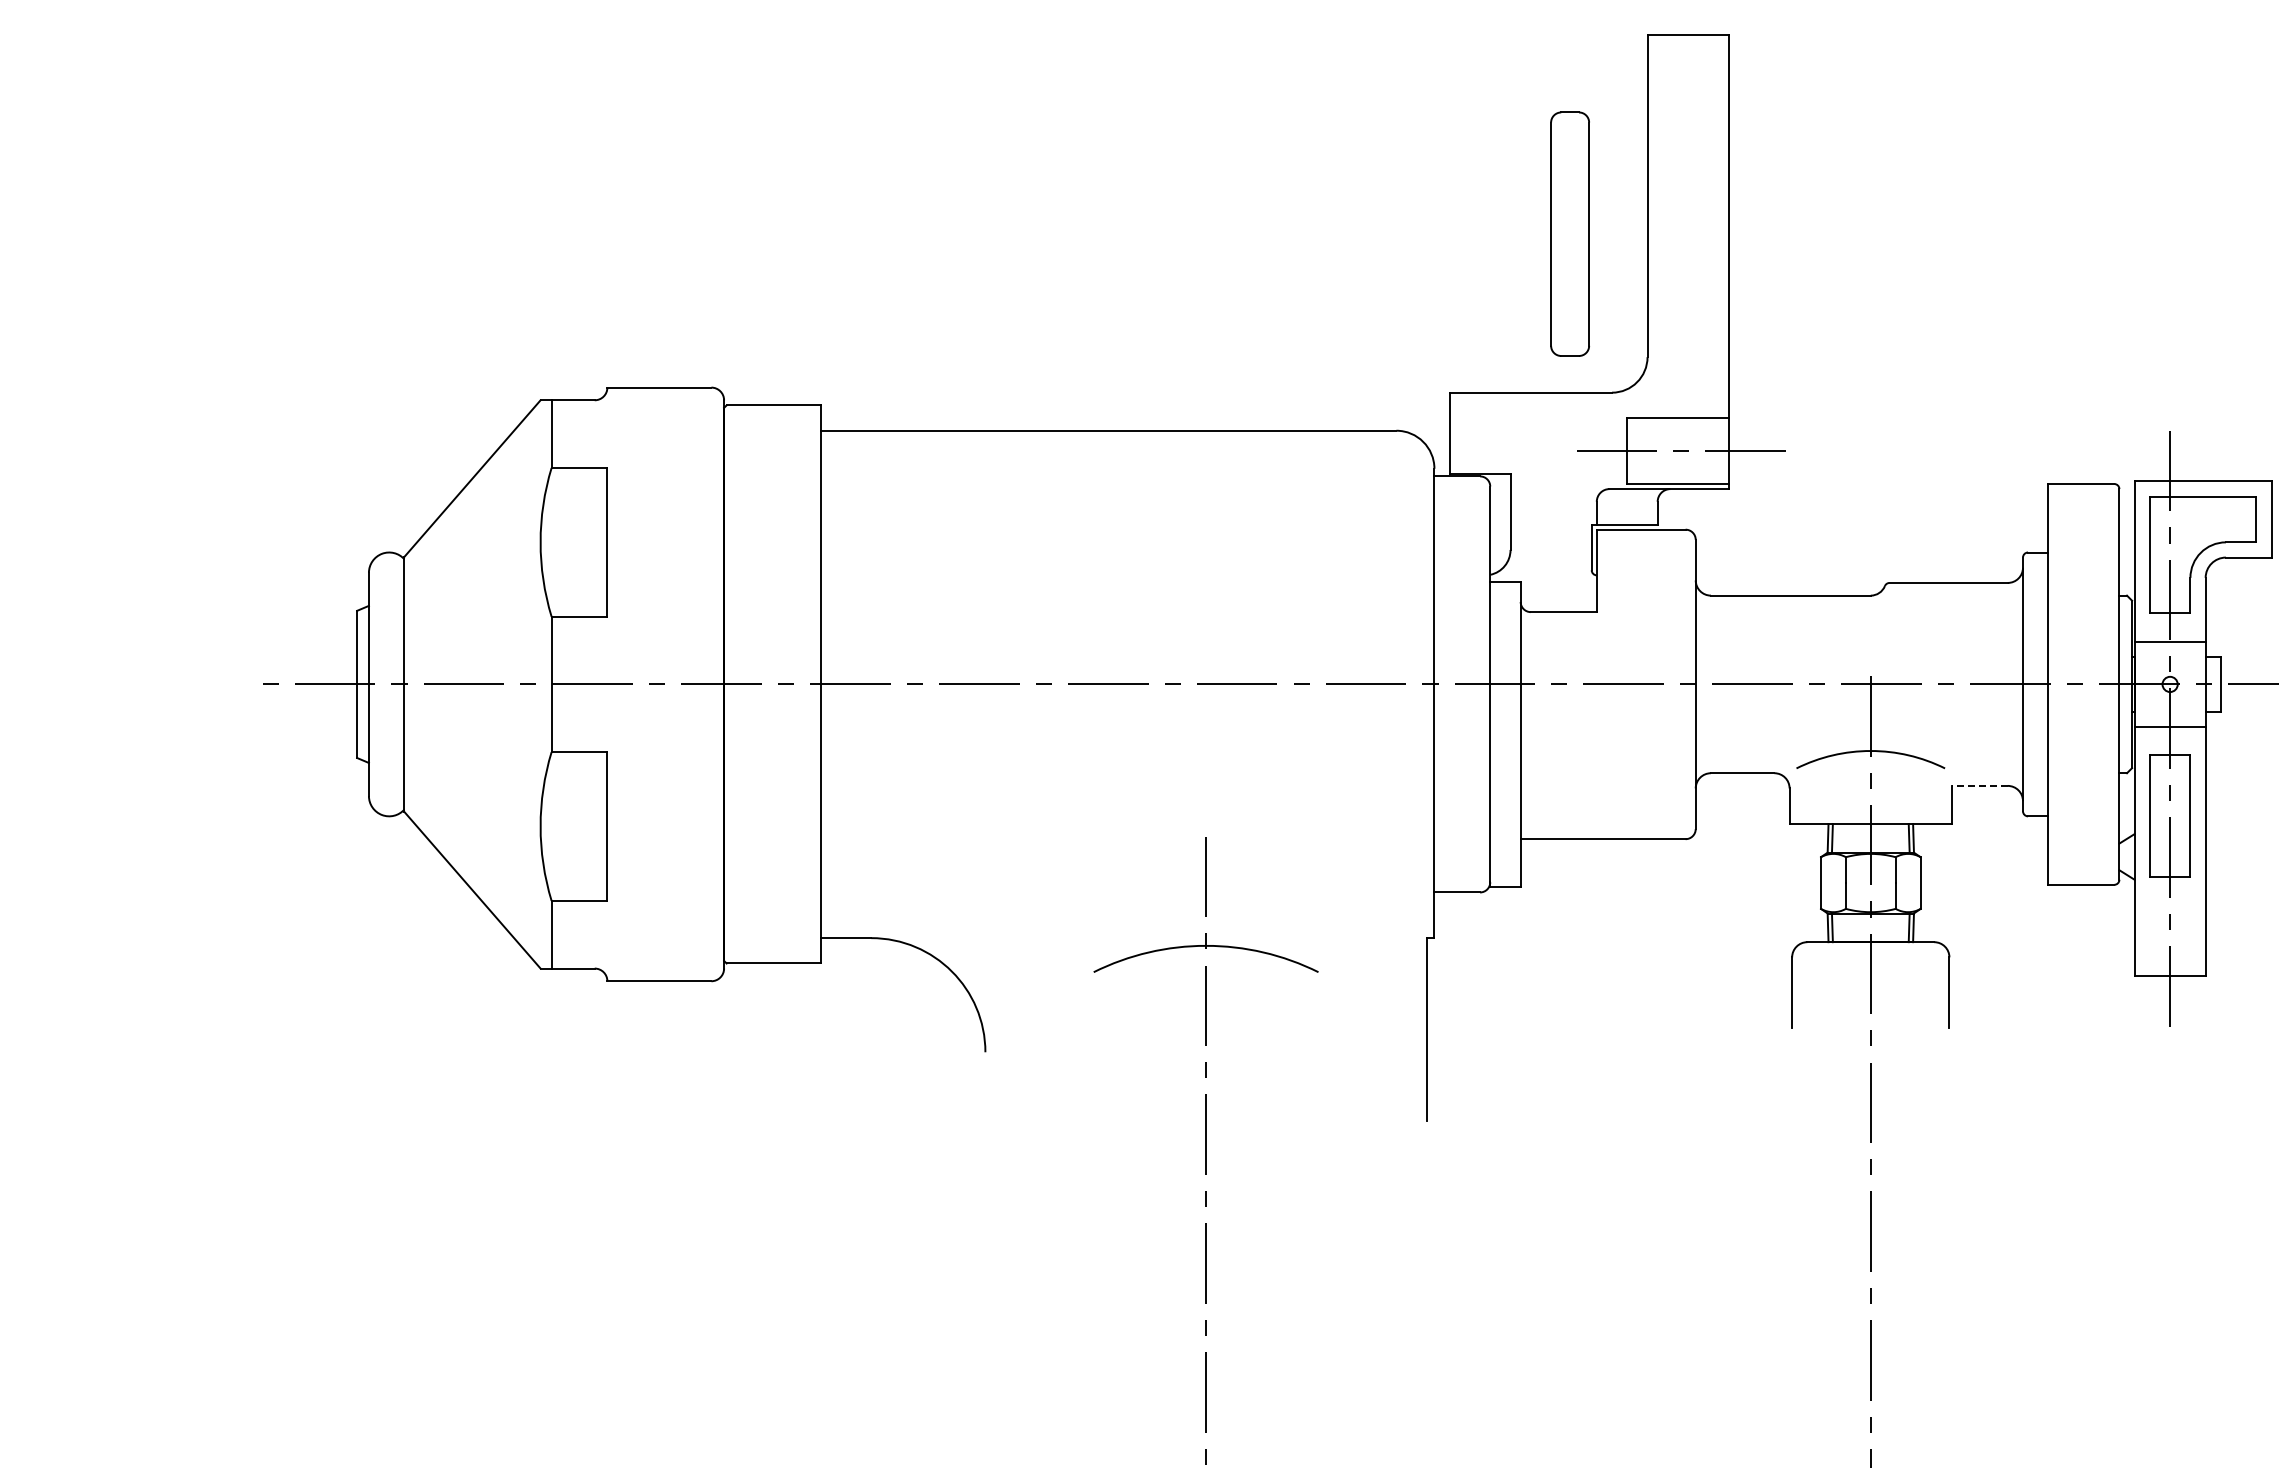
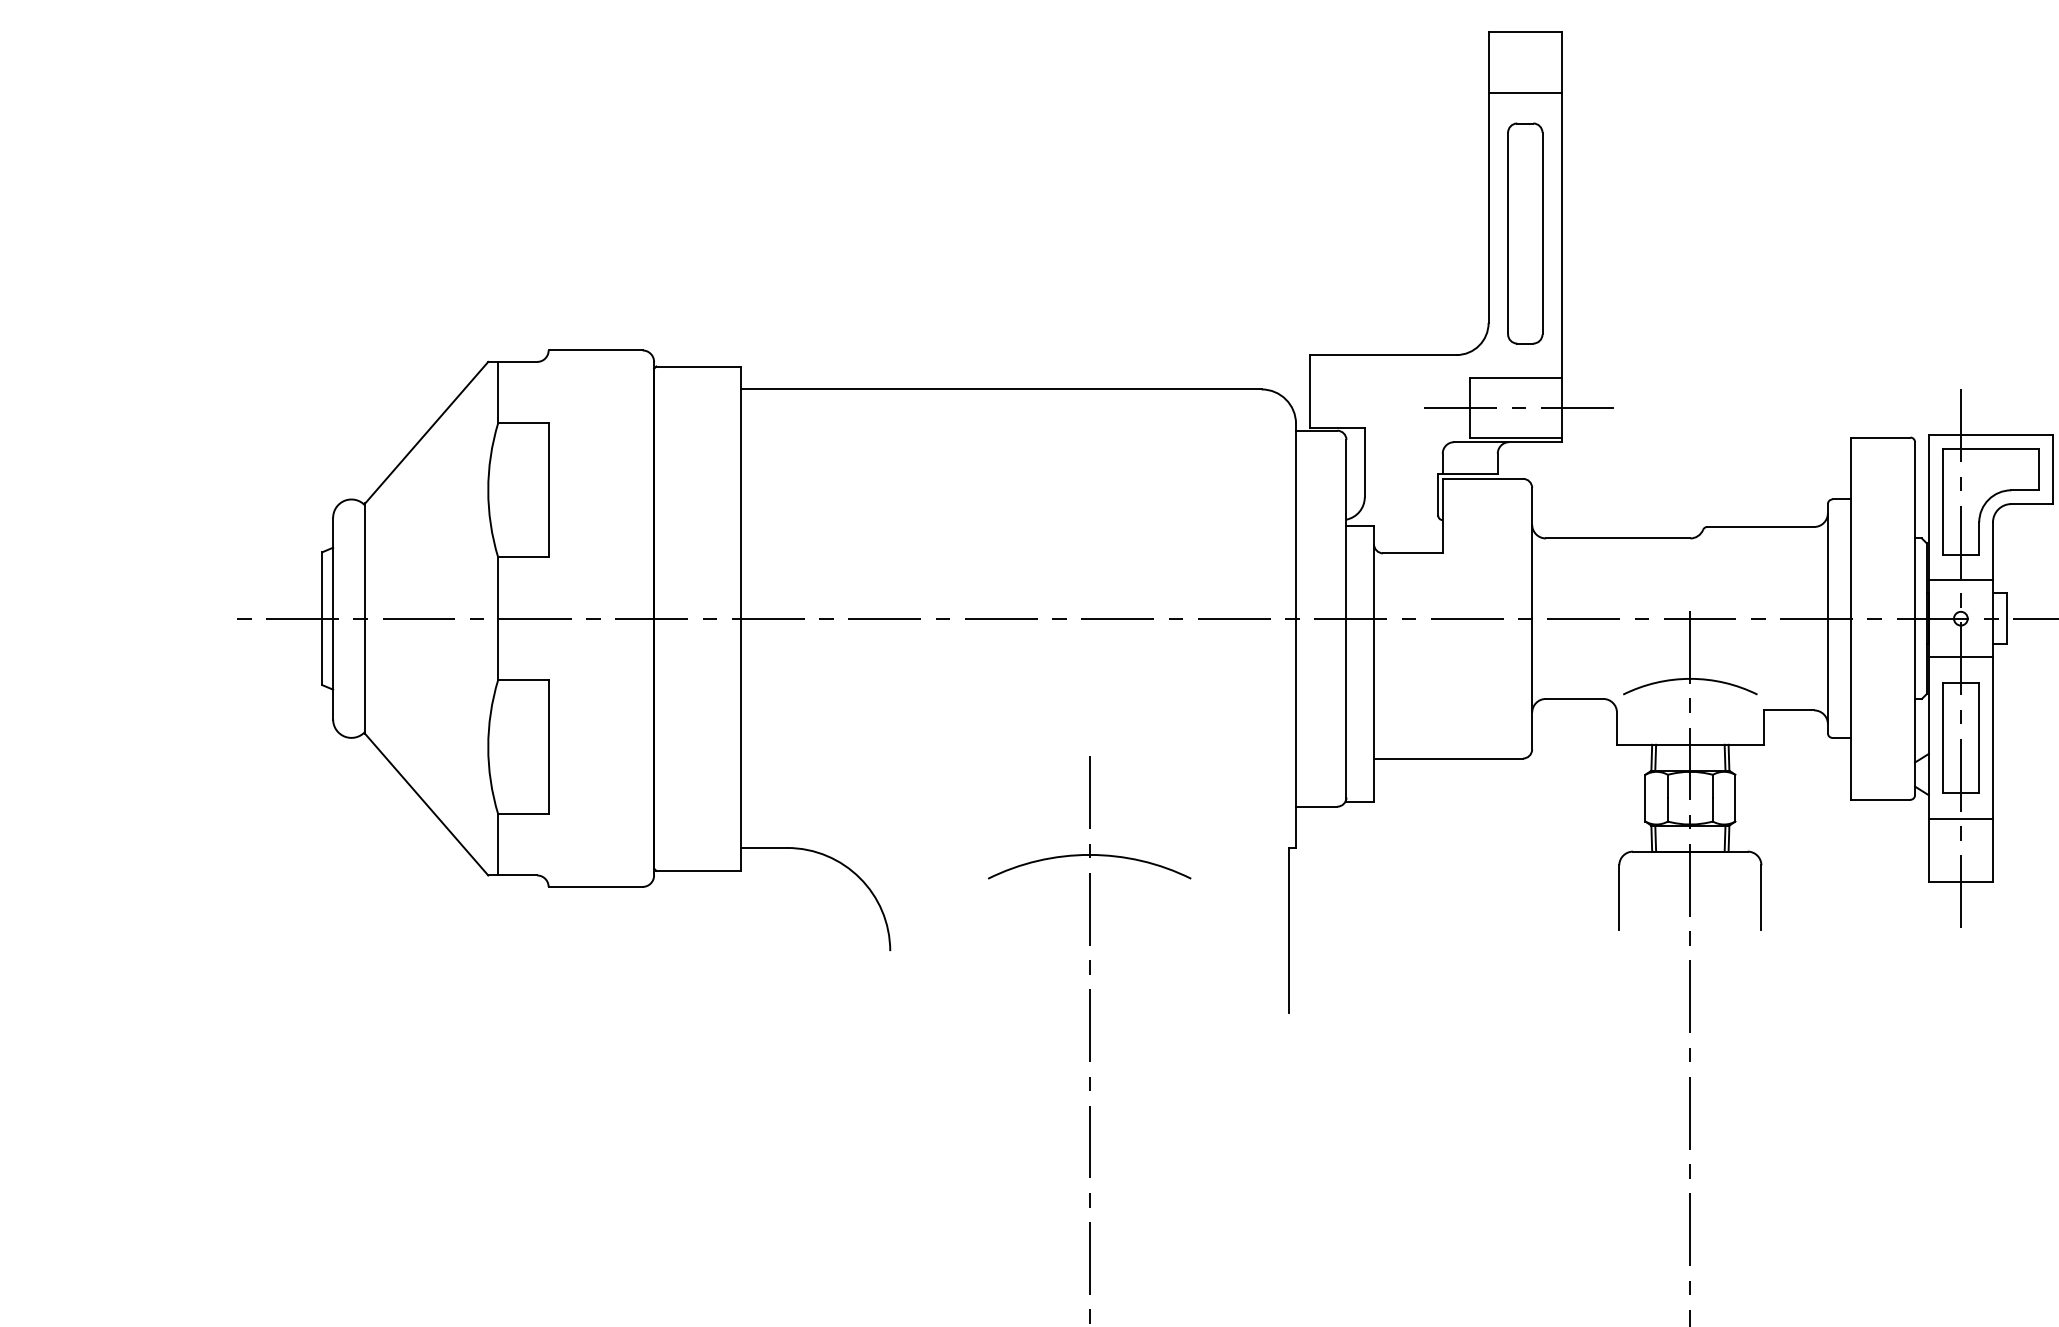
line: (1687, 103) -> (1524, 93), added
part: (1569, 233) -> (1524, 232), moved
line: (1979, 785) -> (1788, 710), dashed -> solid
line: (2169, 905) -> (1960, 818), added

